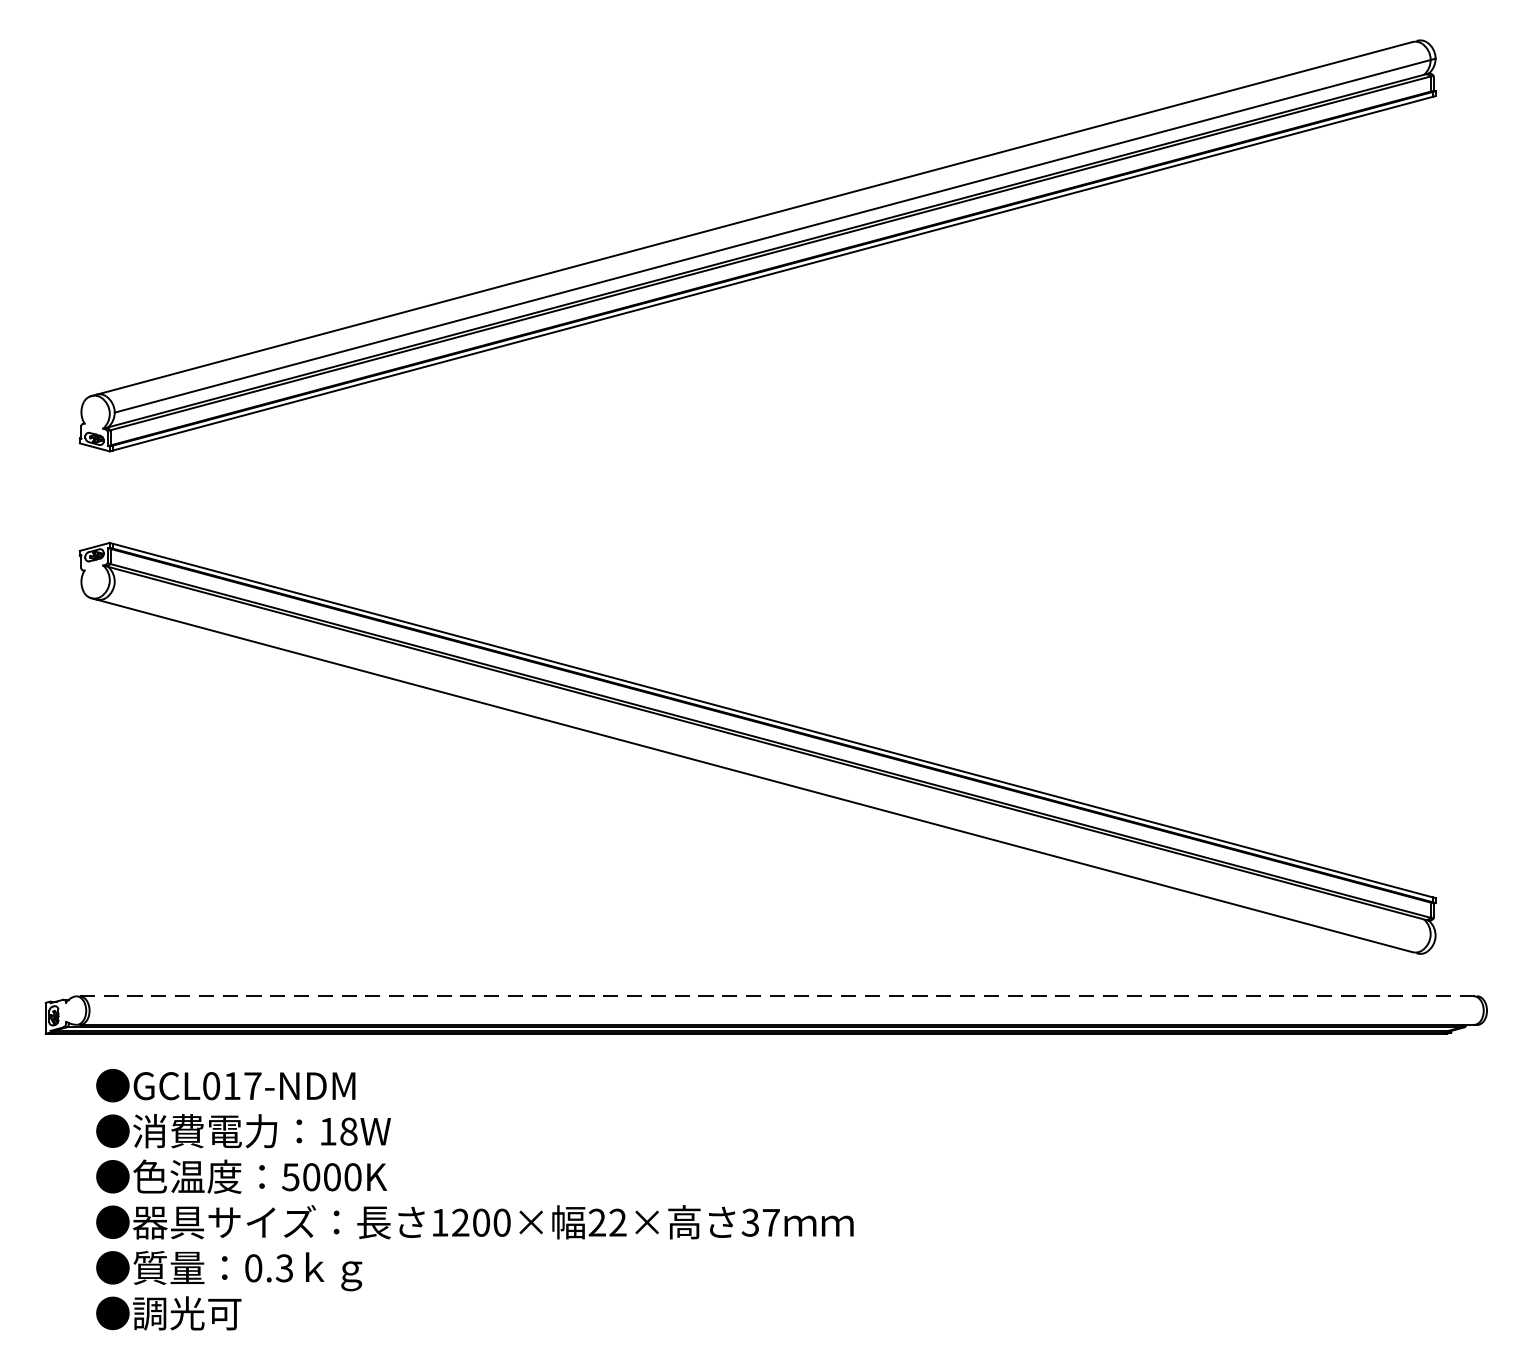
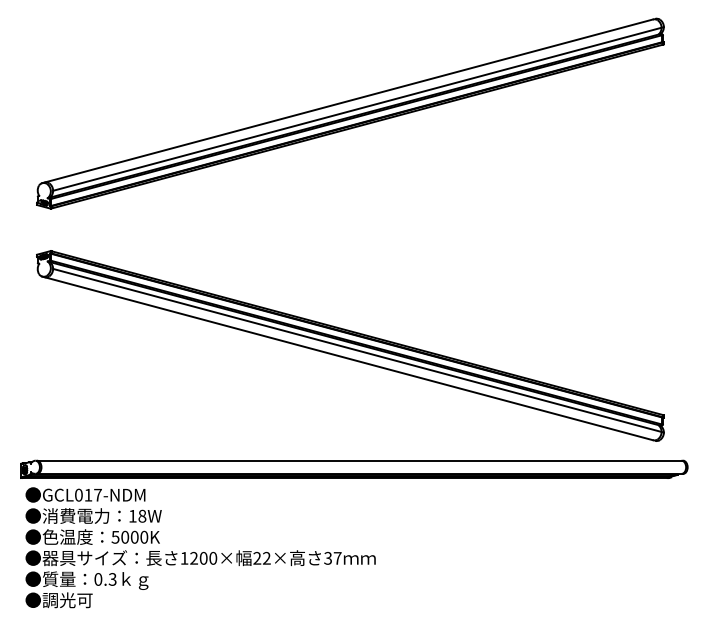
line: (775, 758) -> (358, 350), added
line: (779, 995) -> (360, 460), dashed -> solid
text: (474, 1199) -> (200, 547), moved

